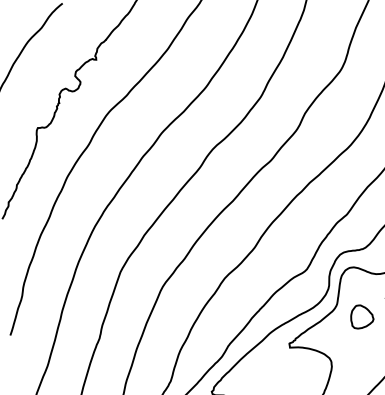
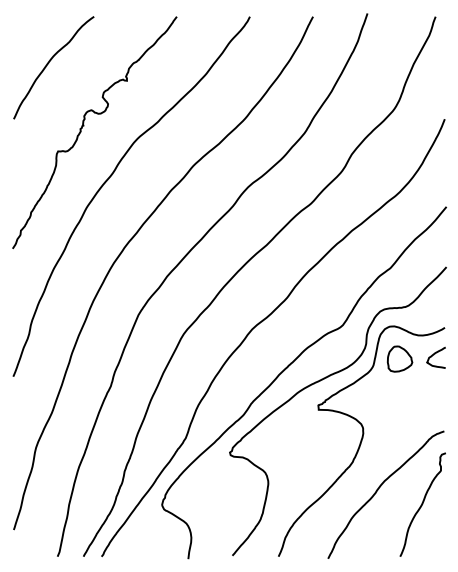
part: (361, 316) -> (399, 358), moved

